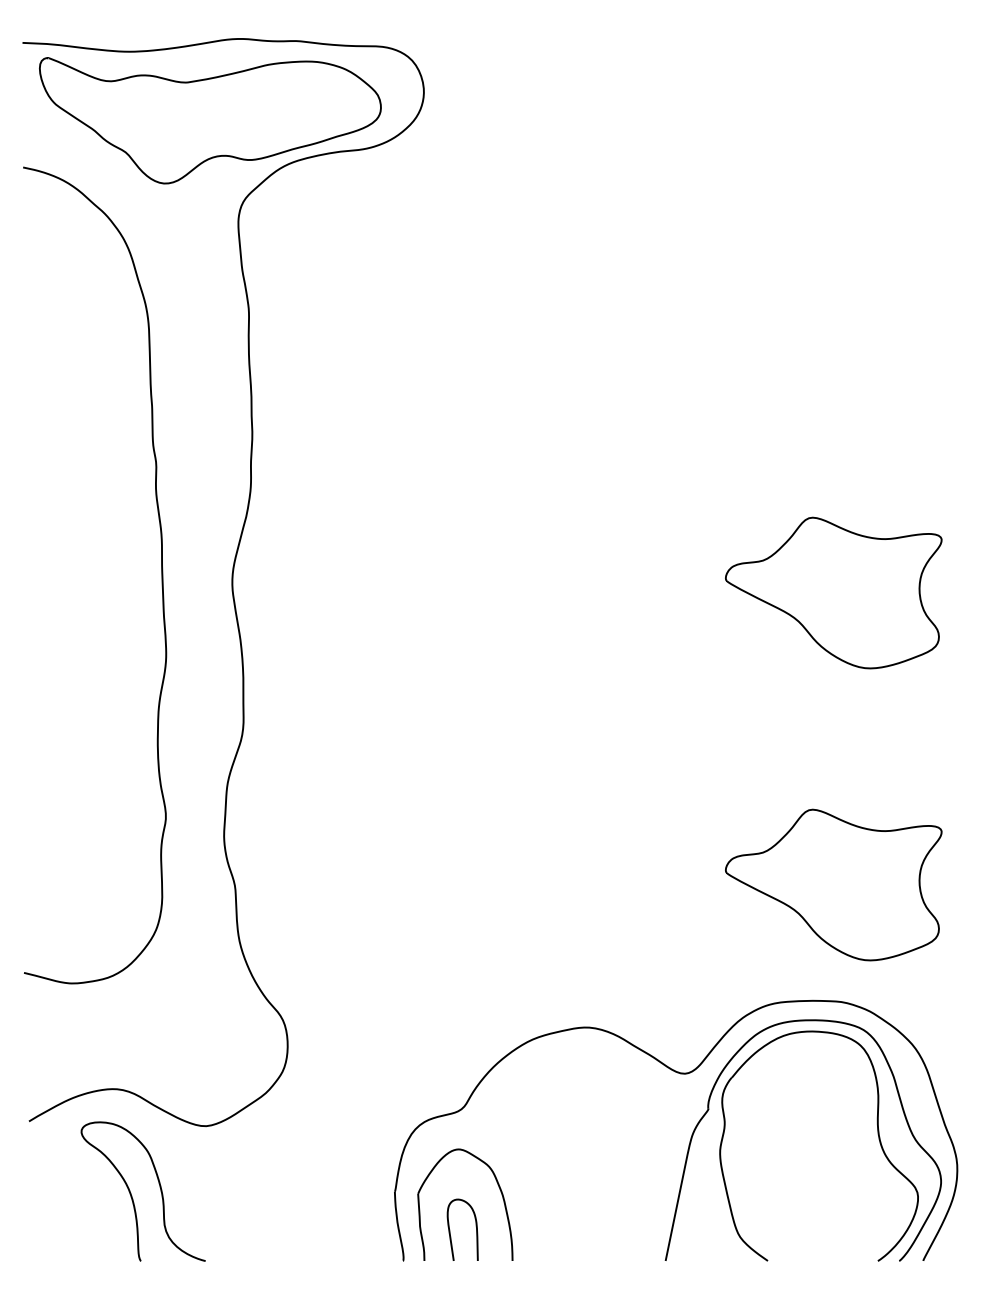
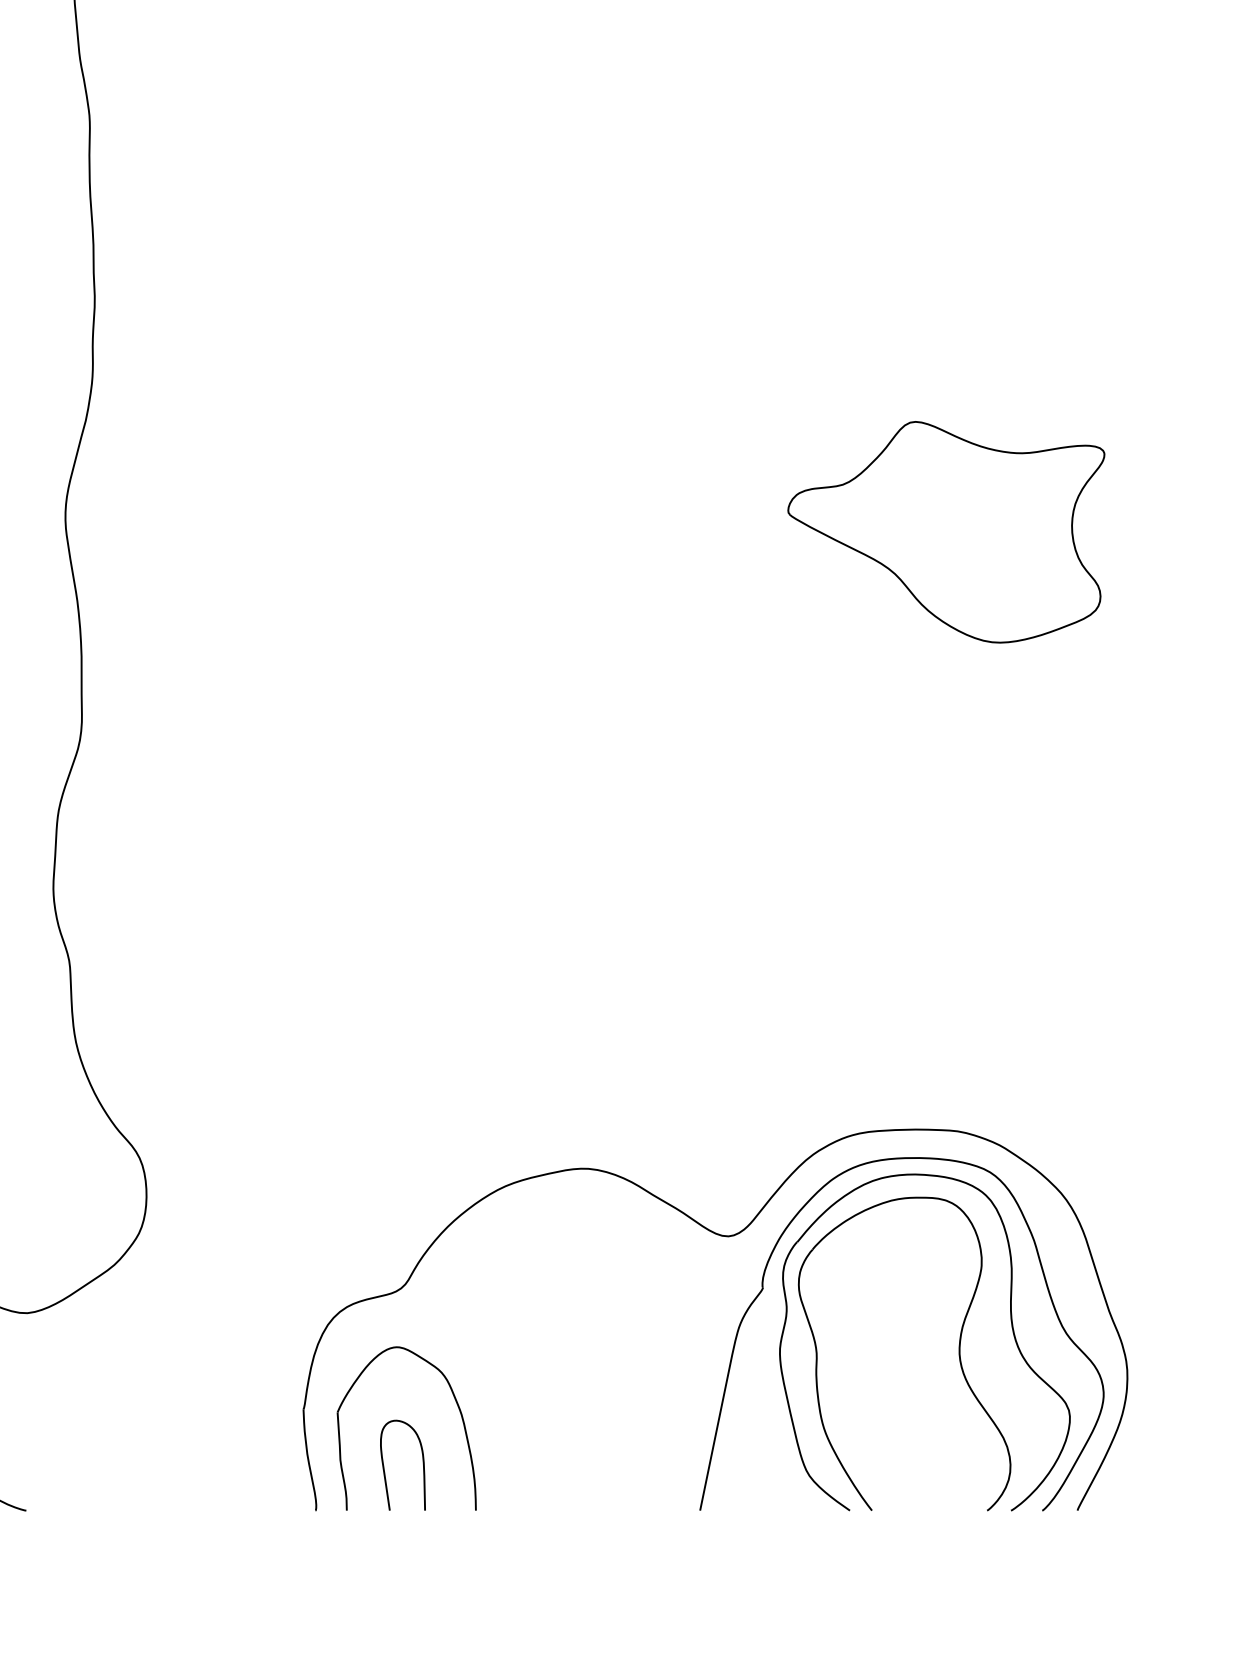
part: (833, 884) -> (946, 959), removed
part: (841, 1153) -> (957, 1353), added

